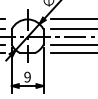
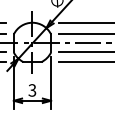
text: (27, 77) -> (32, 90), 9 -> 3

